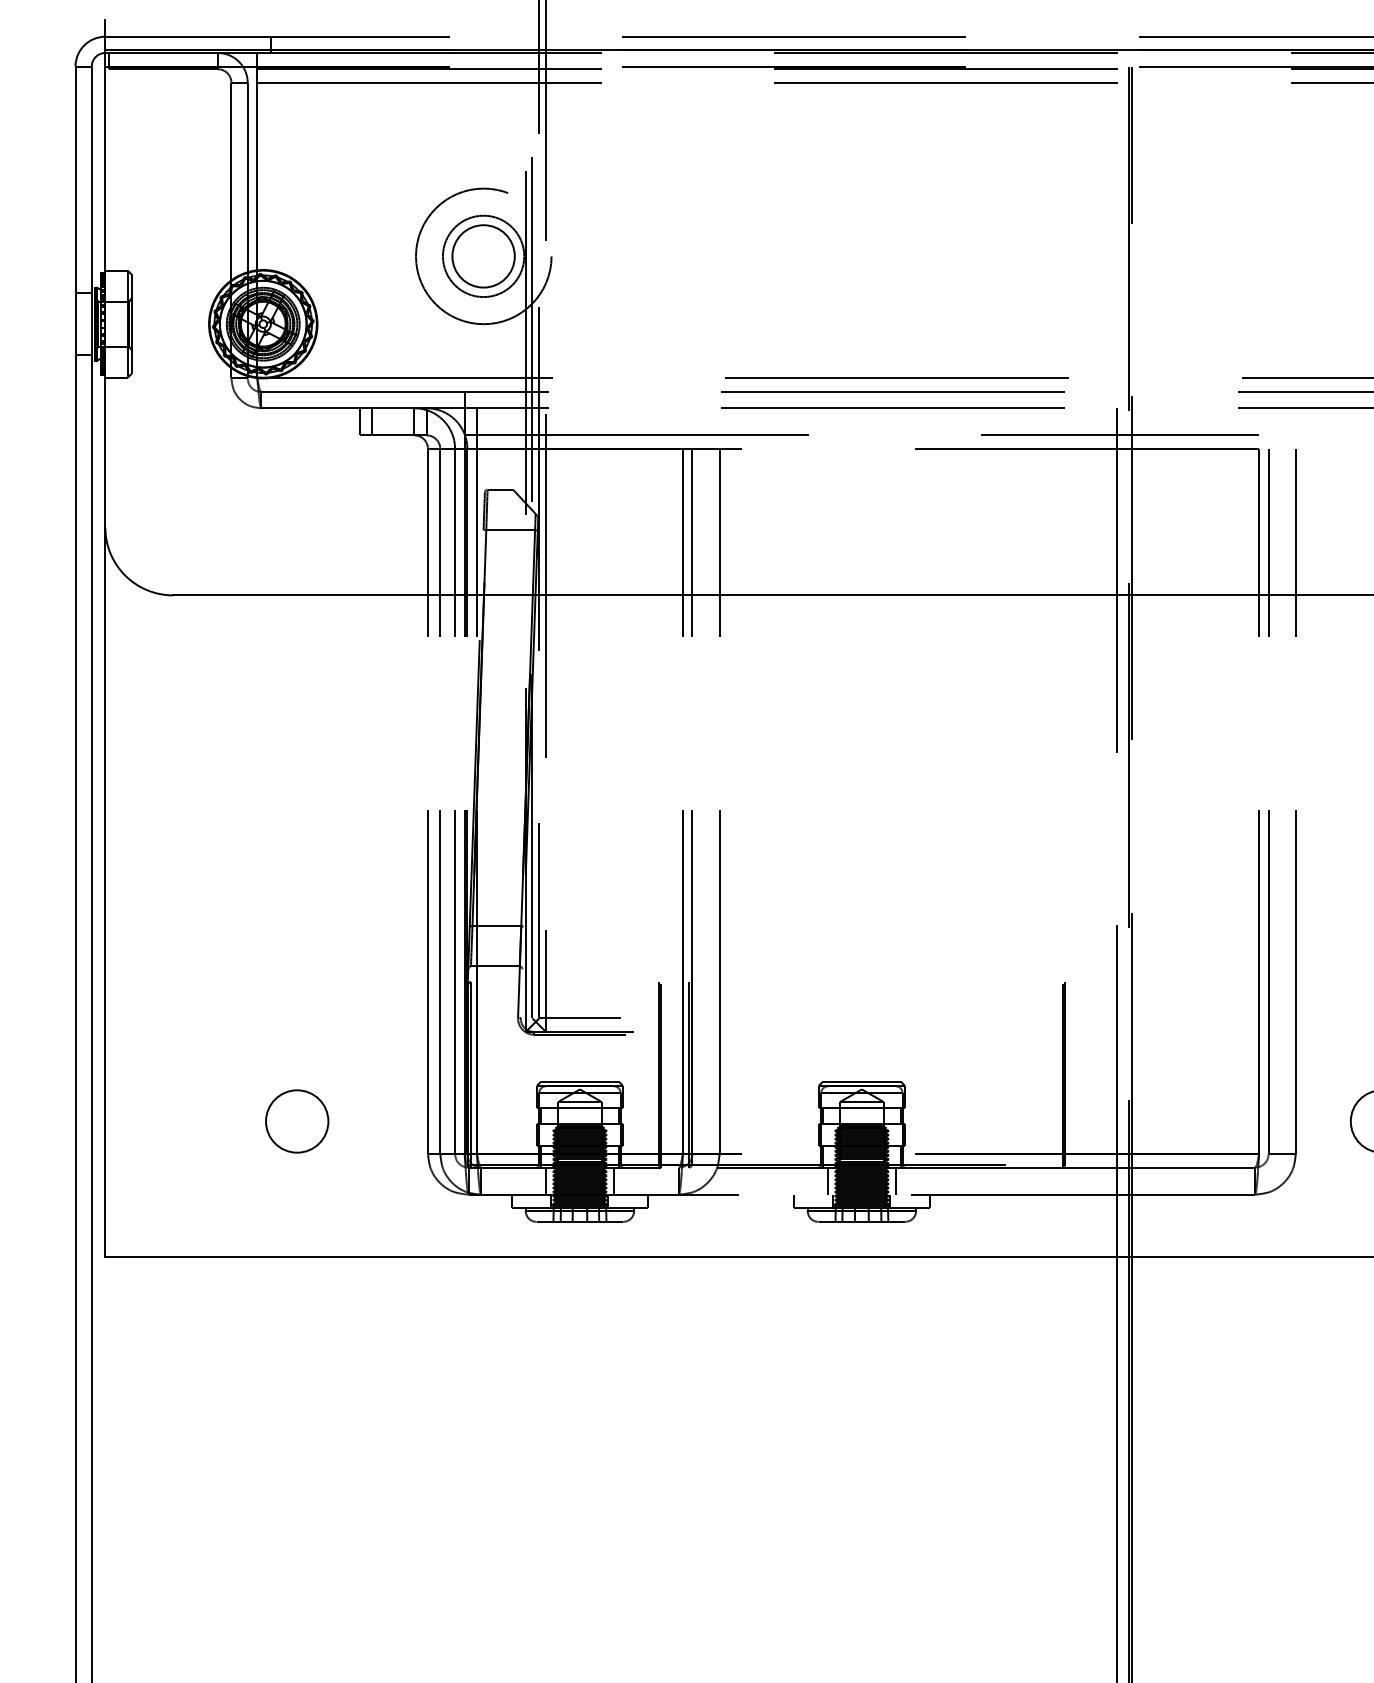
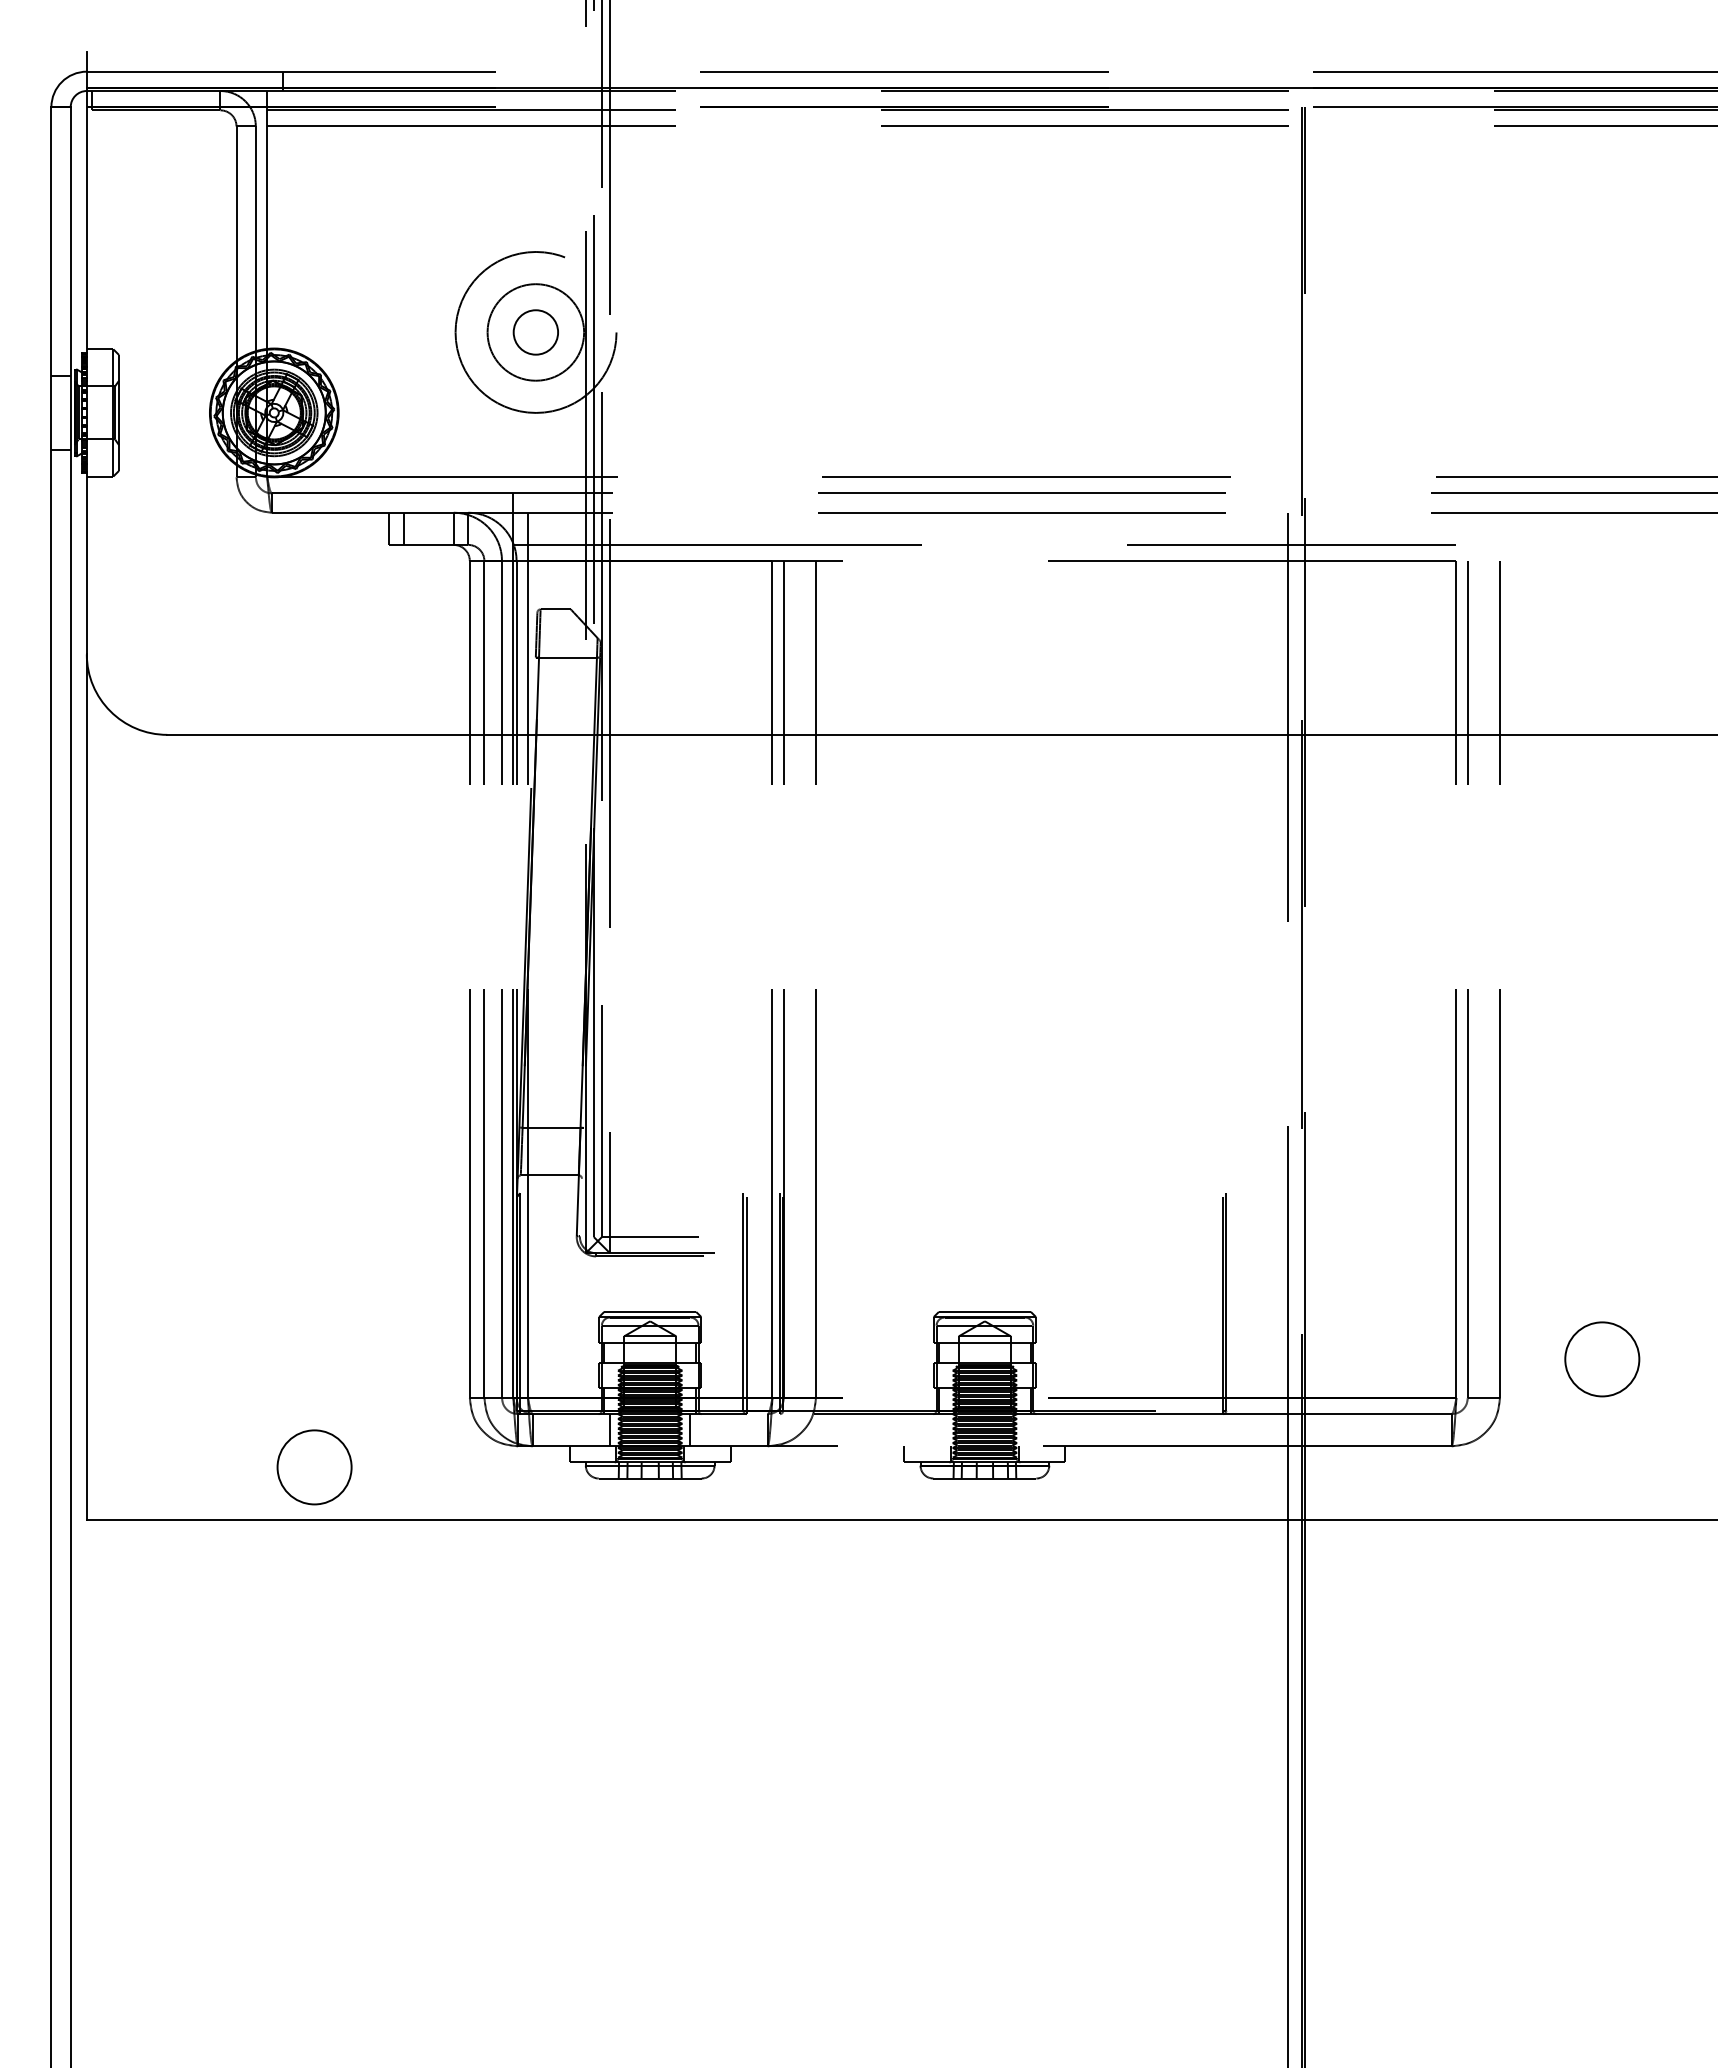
circle: (483, 256) -> (535, 332), size x0.6
circle: (297, 1121) -> (314, 1467), moved
line: (827, 1181) -> (944, 1430), removed
line: (896, 1181) -> (1025, 1430), removed

